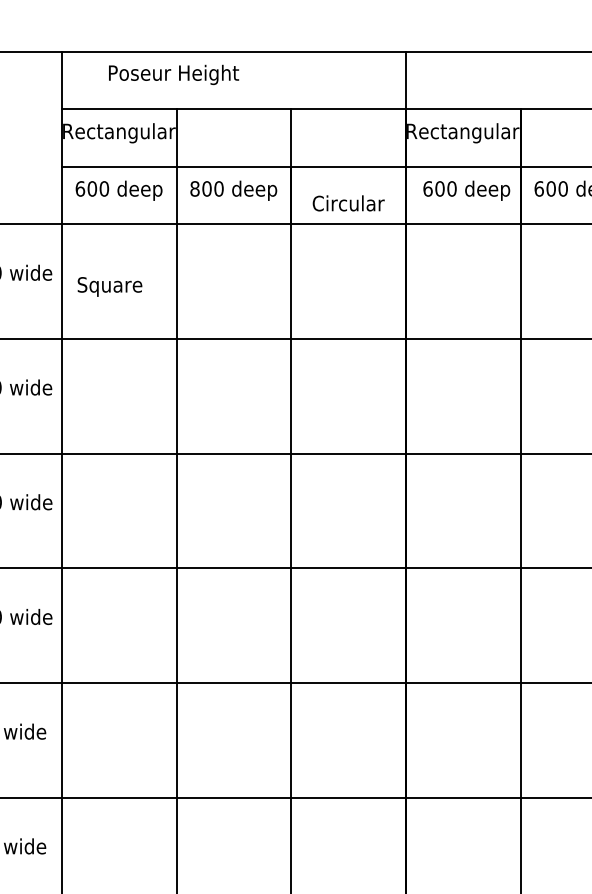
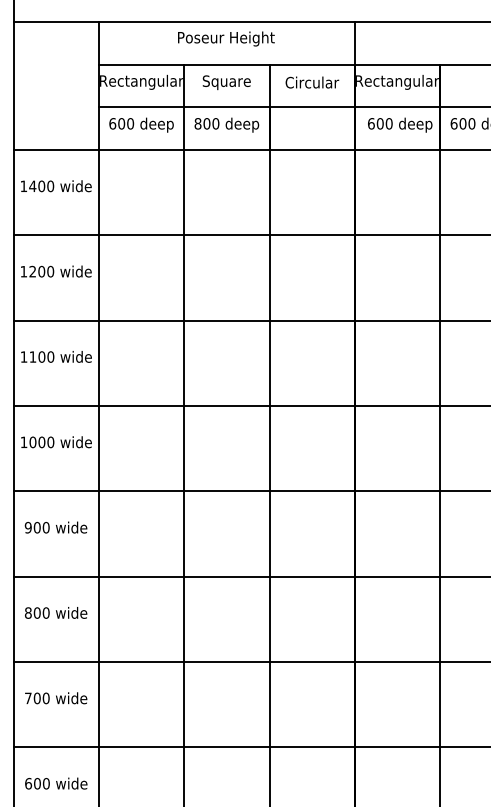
text: (174, 74) -> (226, 38), moved
text: (348, 203) -> (312, 82), moved
text: (109, 286) -> (226, 82), moved

